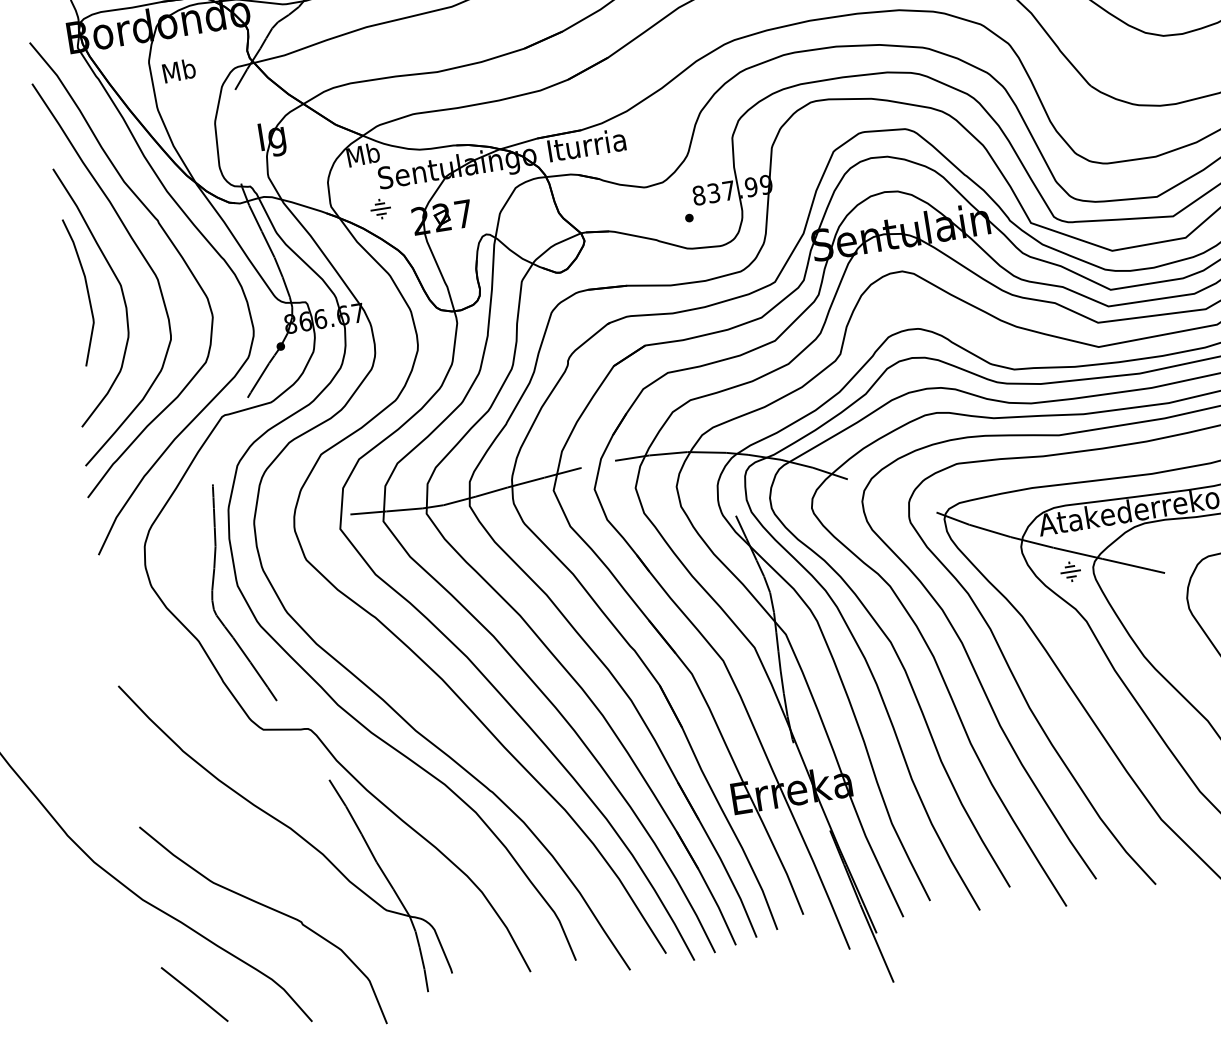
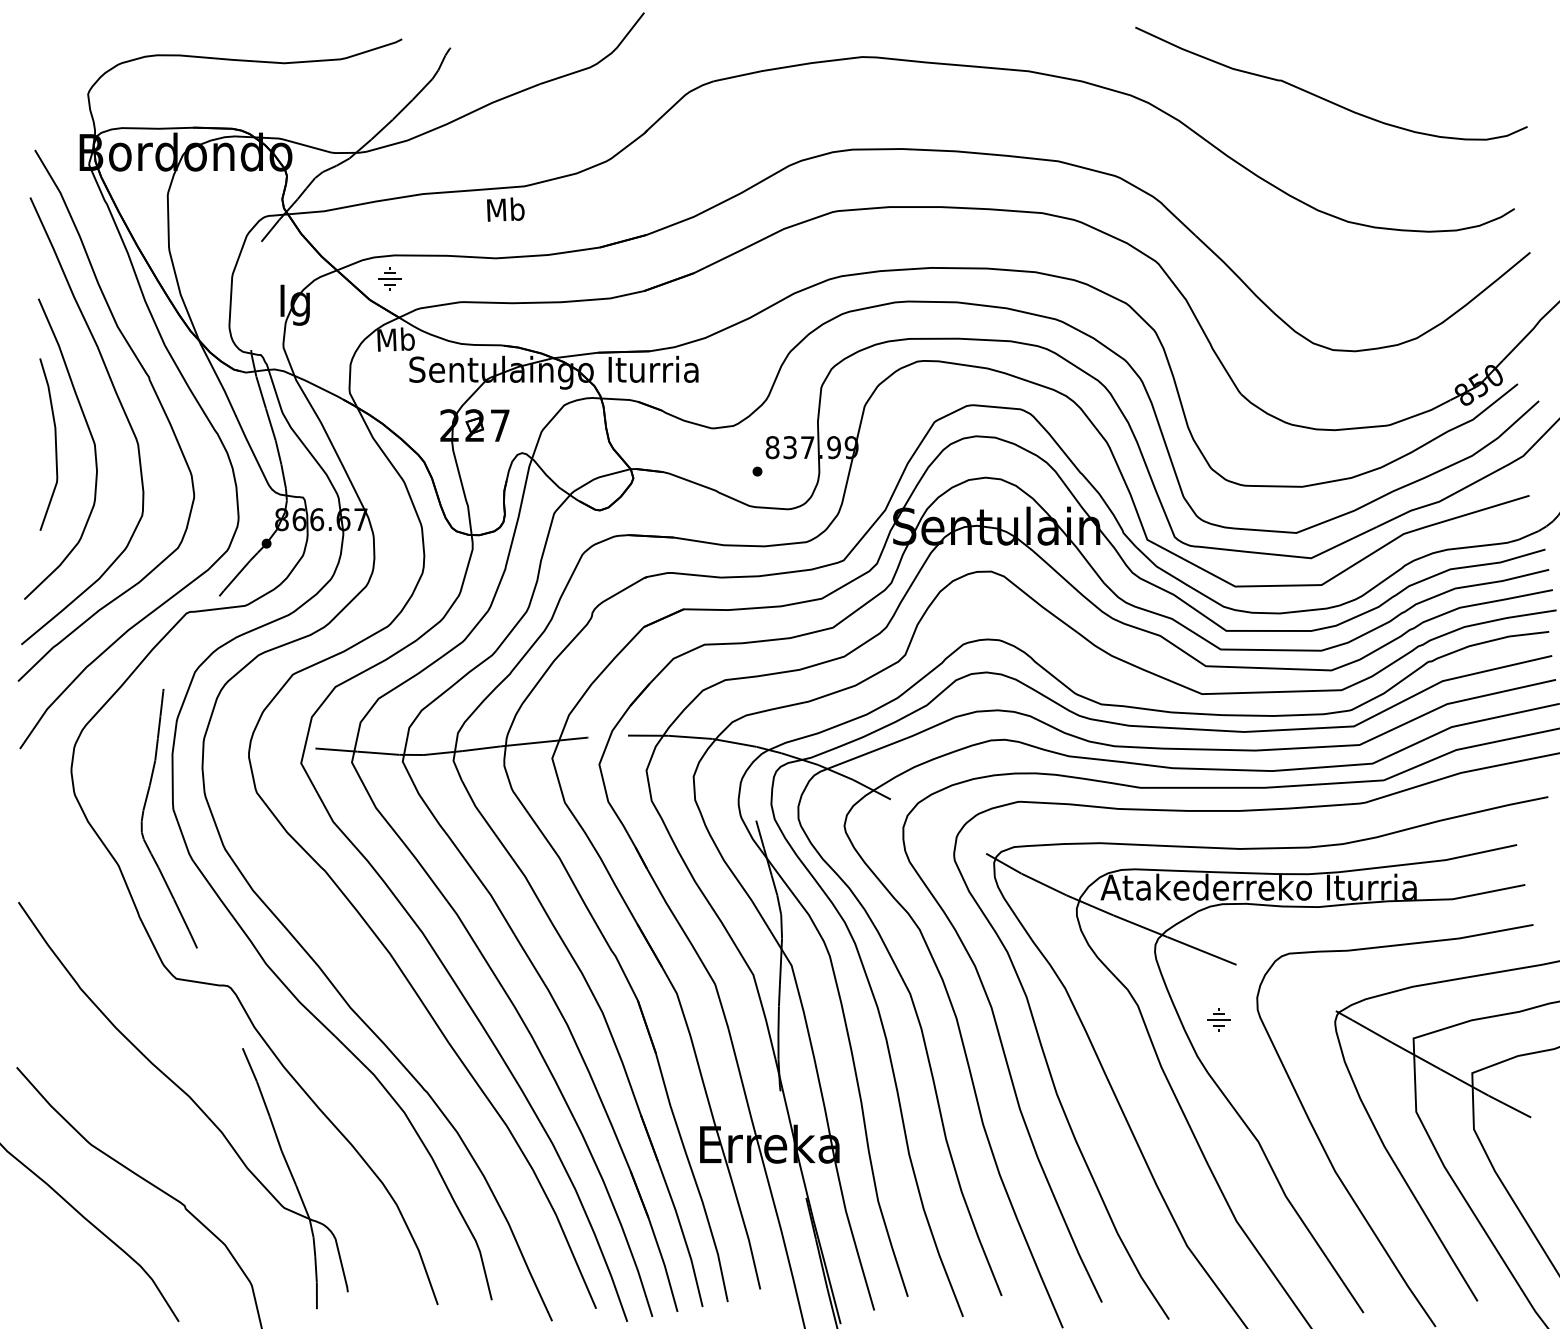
text: (178, 70) -> (505, 209), moved
part: (380, 208) -> (389, 278), moved
part: (1070, 571) -> (1218, 1019), moved
line: (194, 993) -> (49, 1268), removed

